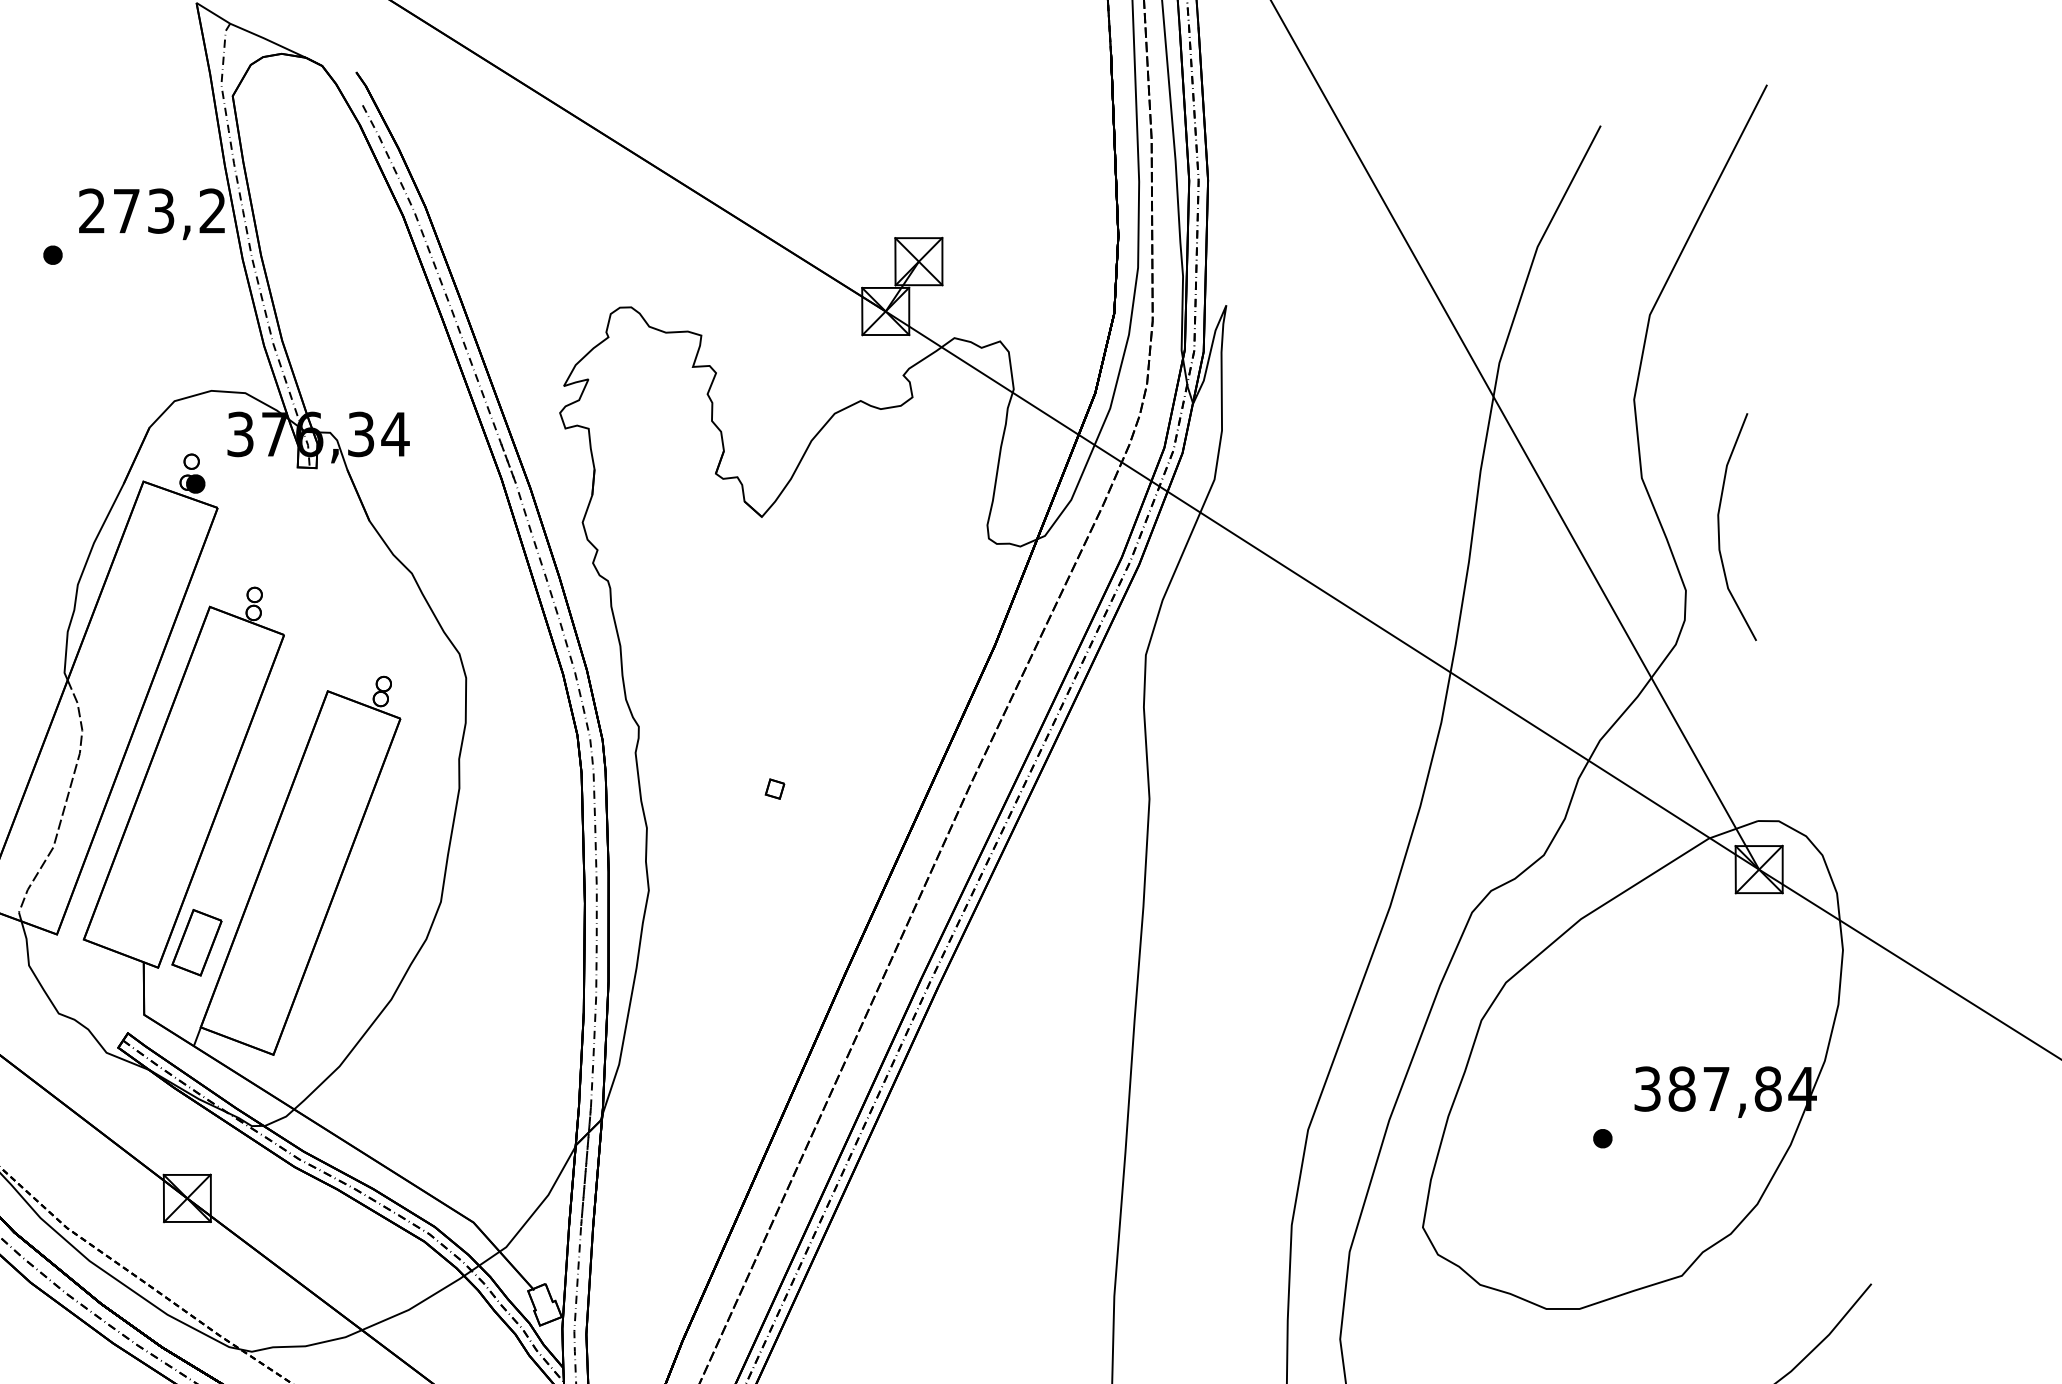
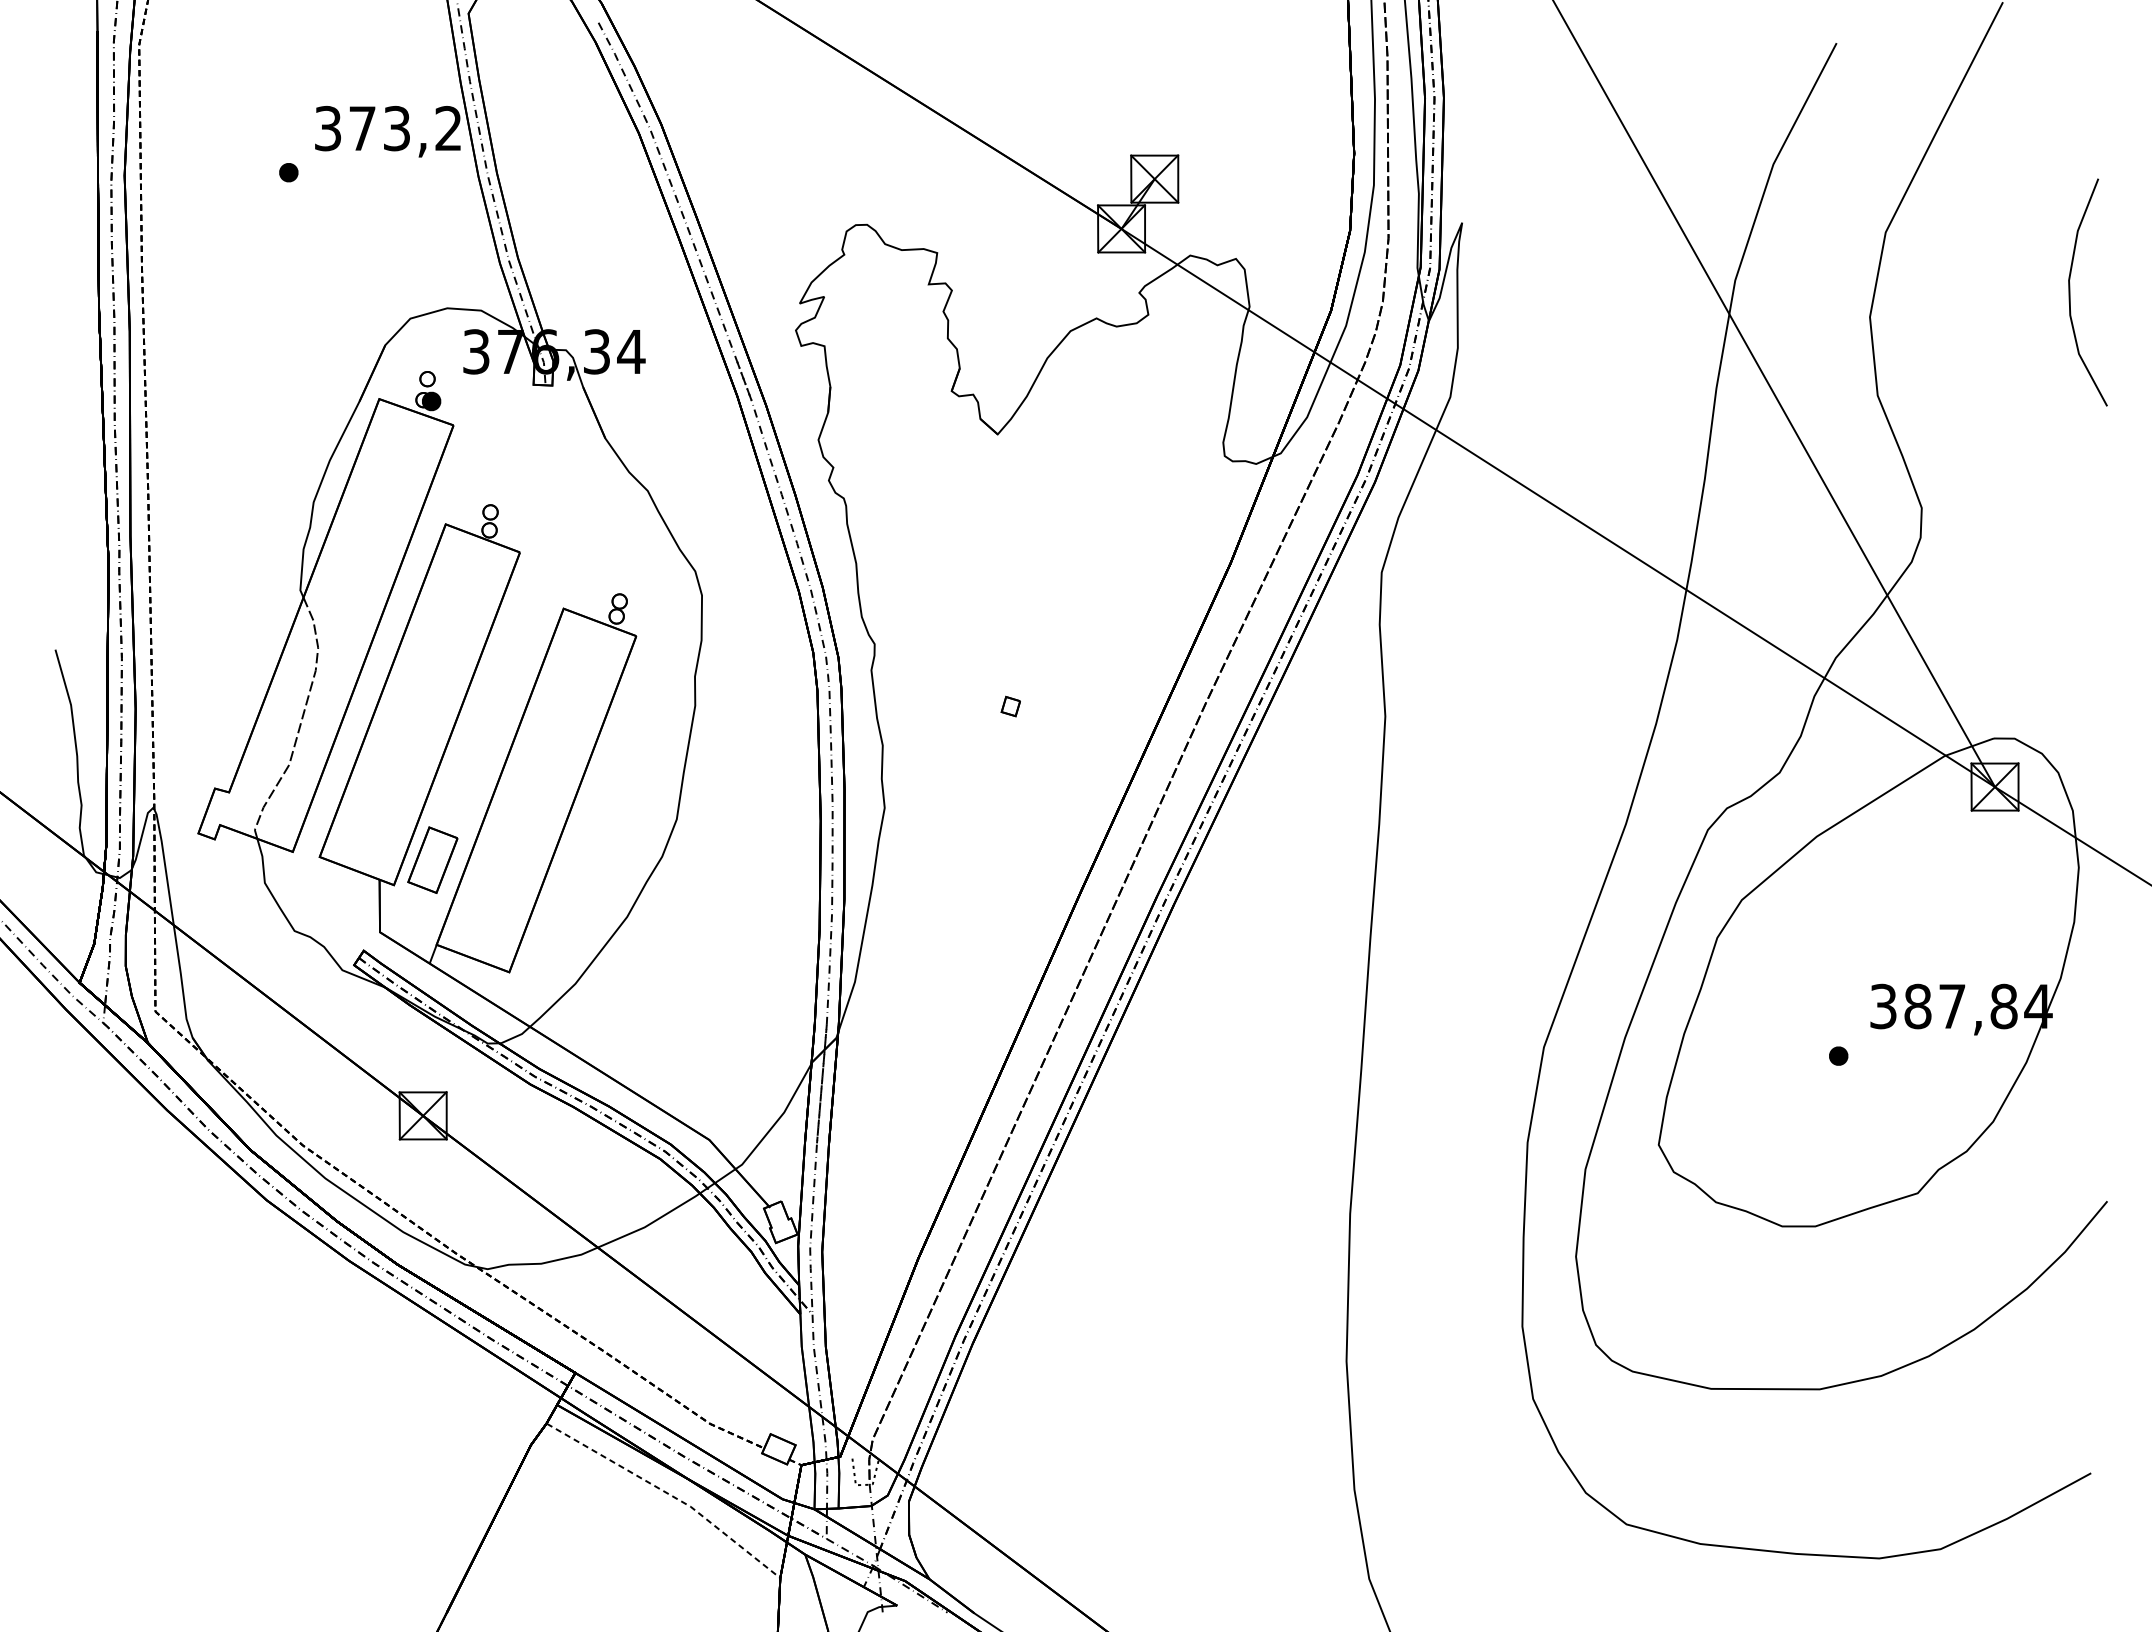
text: (92, 211) -> (328, 128), 273,2 -> 373,2
curve: (1719, 527) -> (2070, 292), moved

